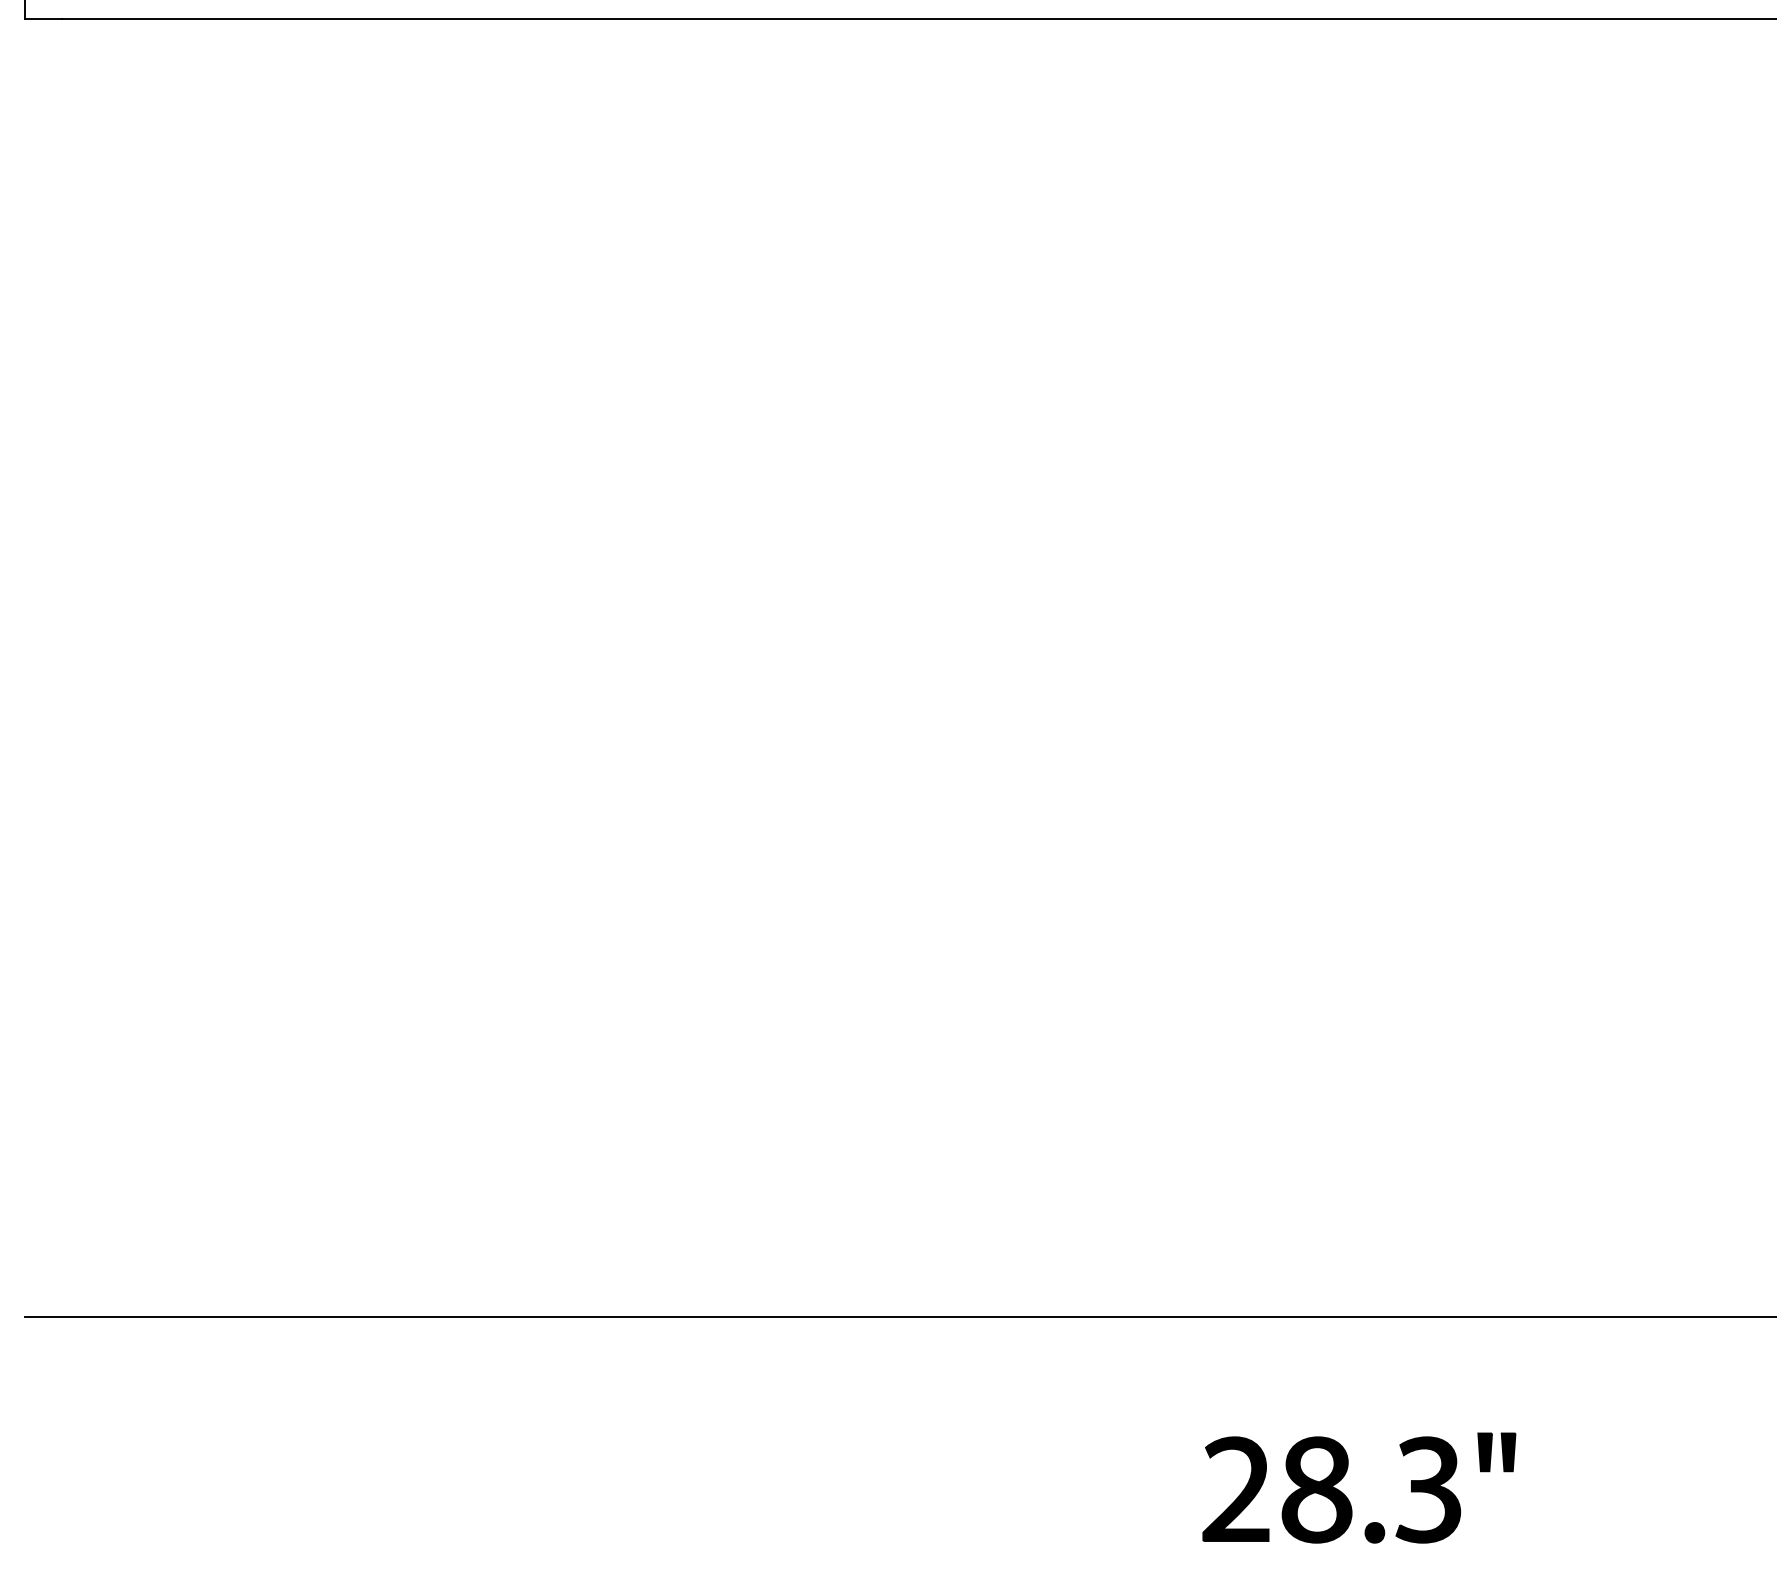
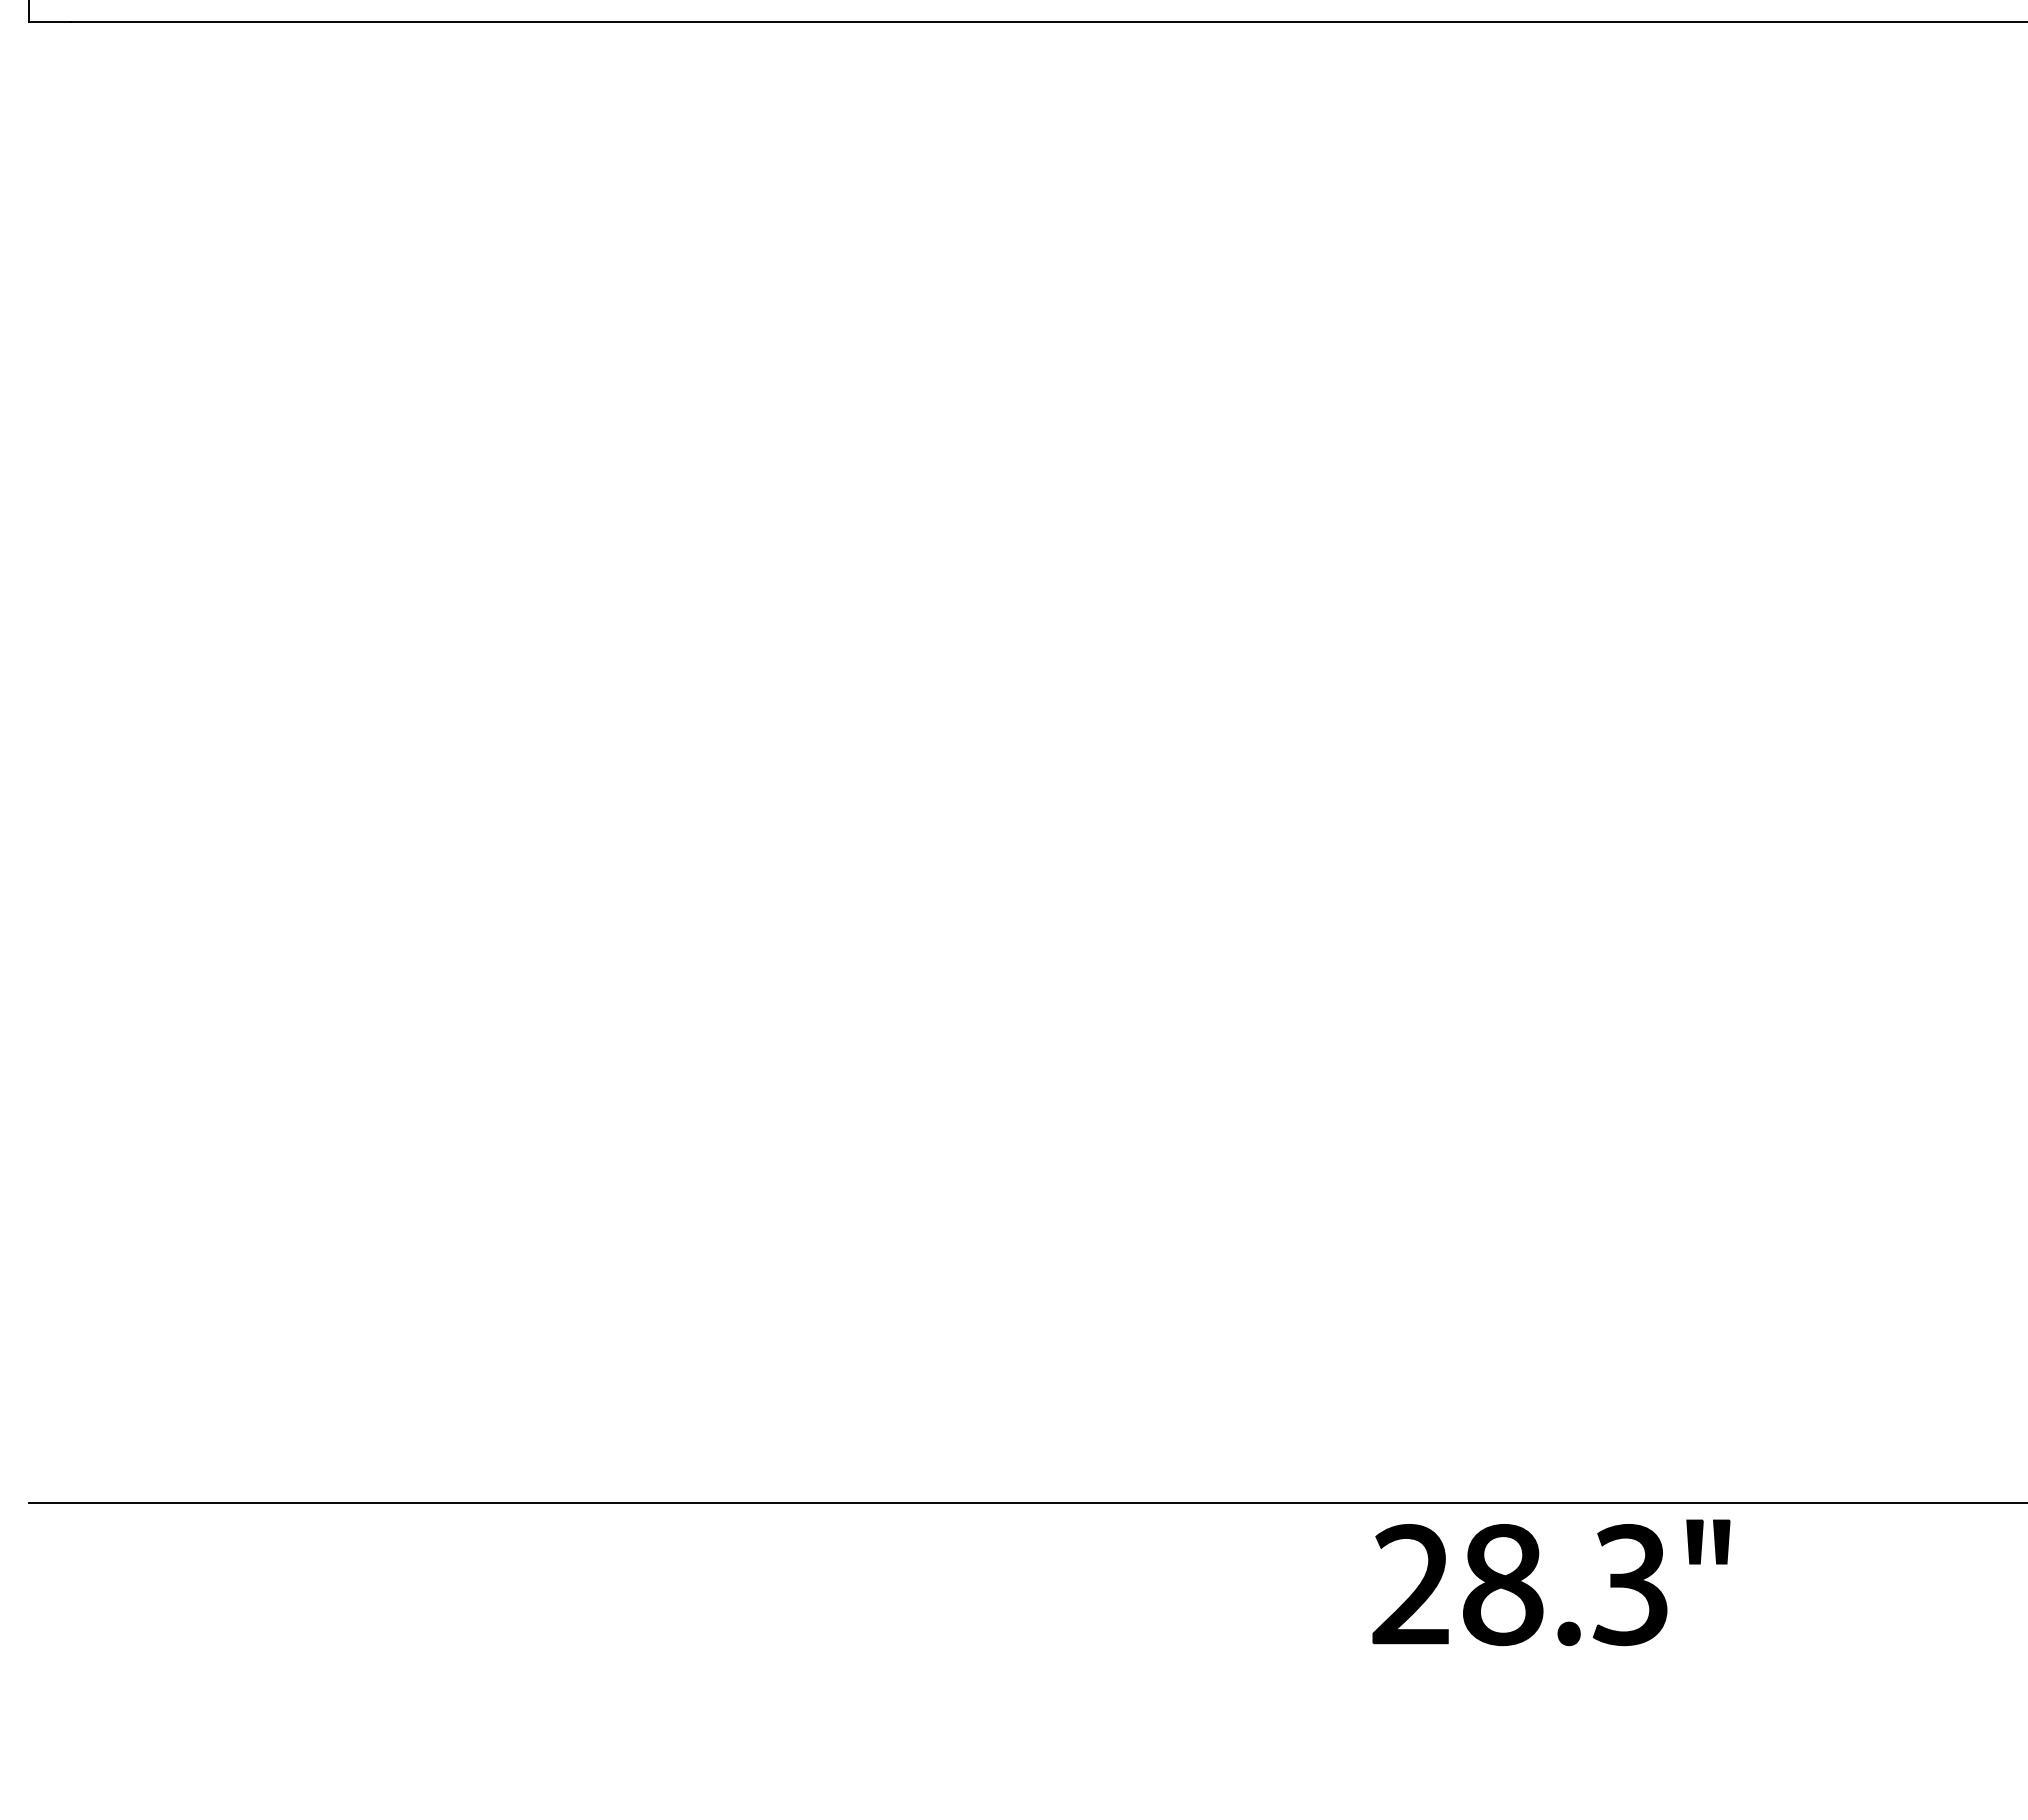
part: (1346, 1495) -> (1536, 1591), moved

